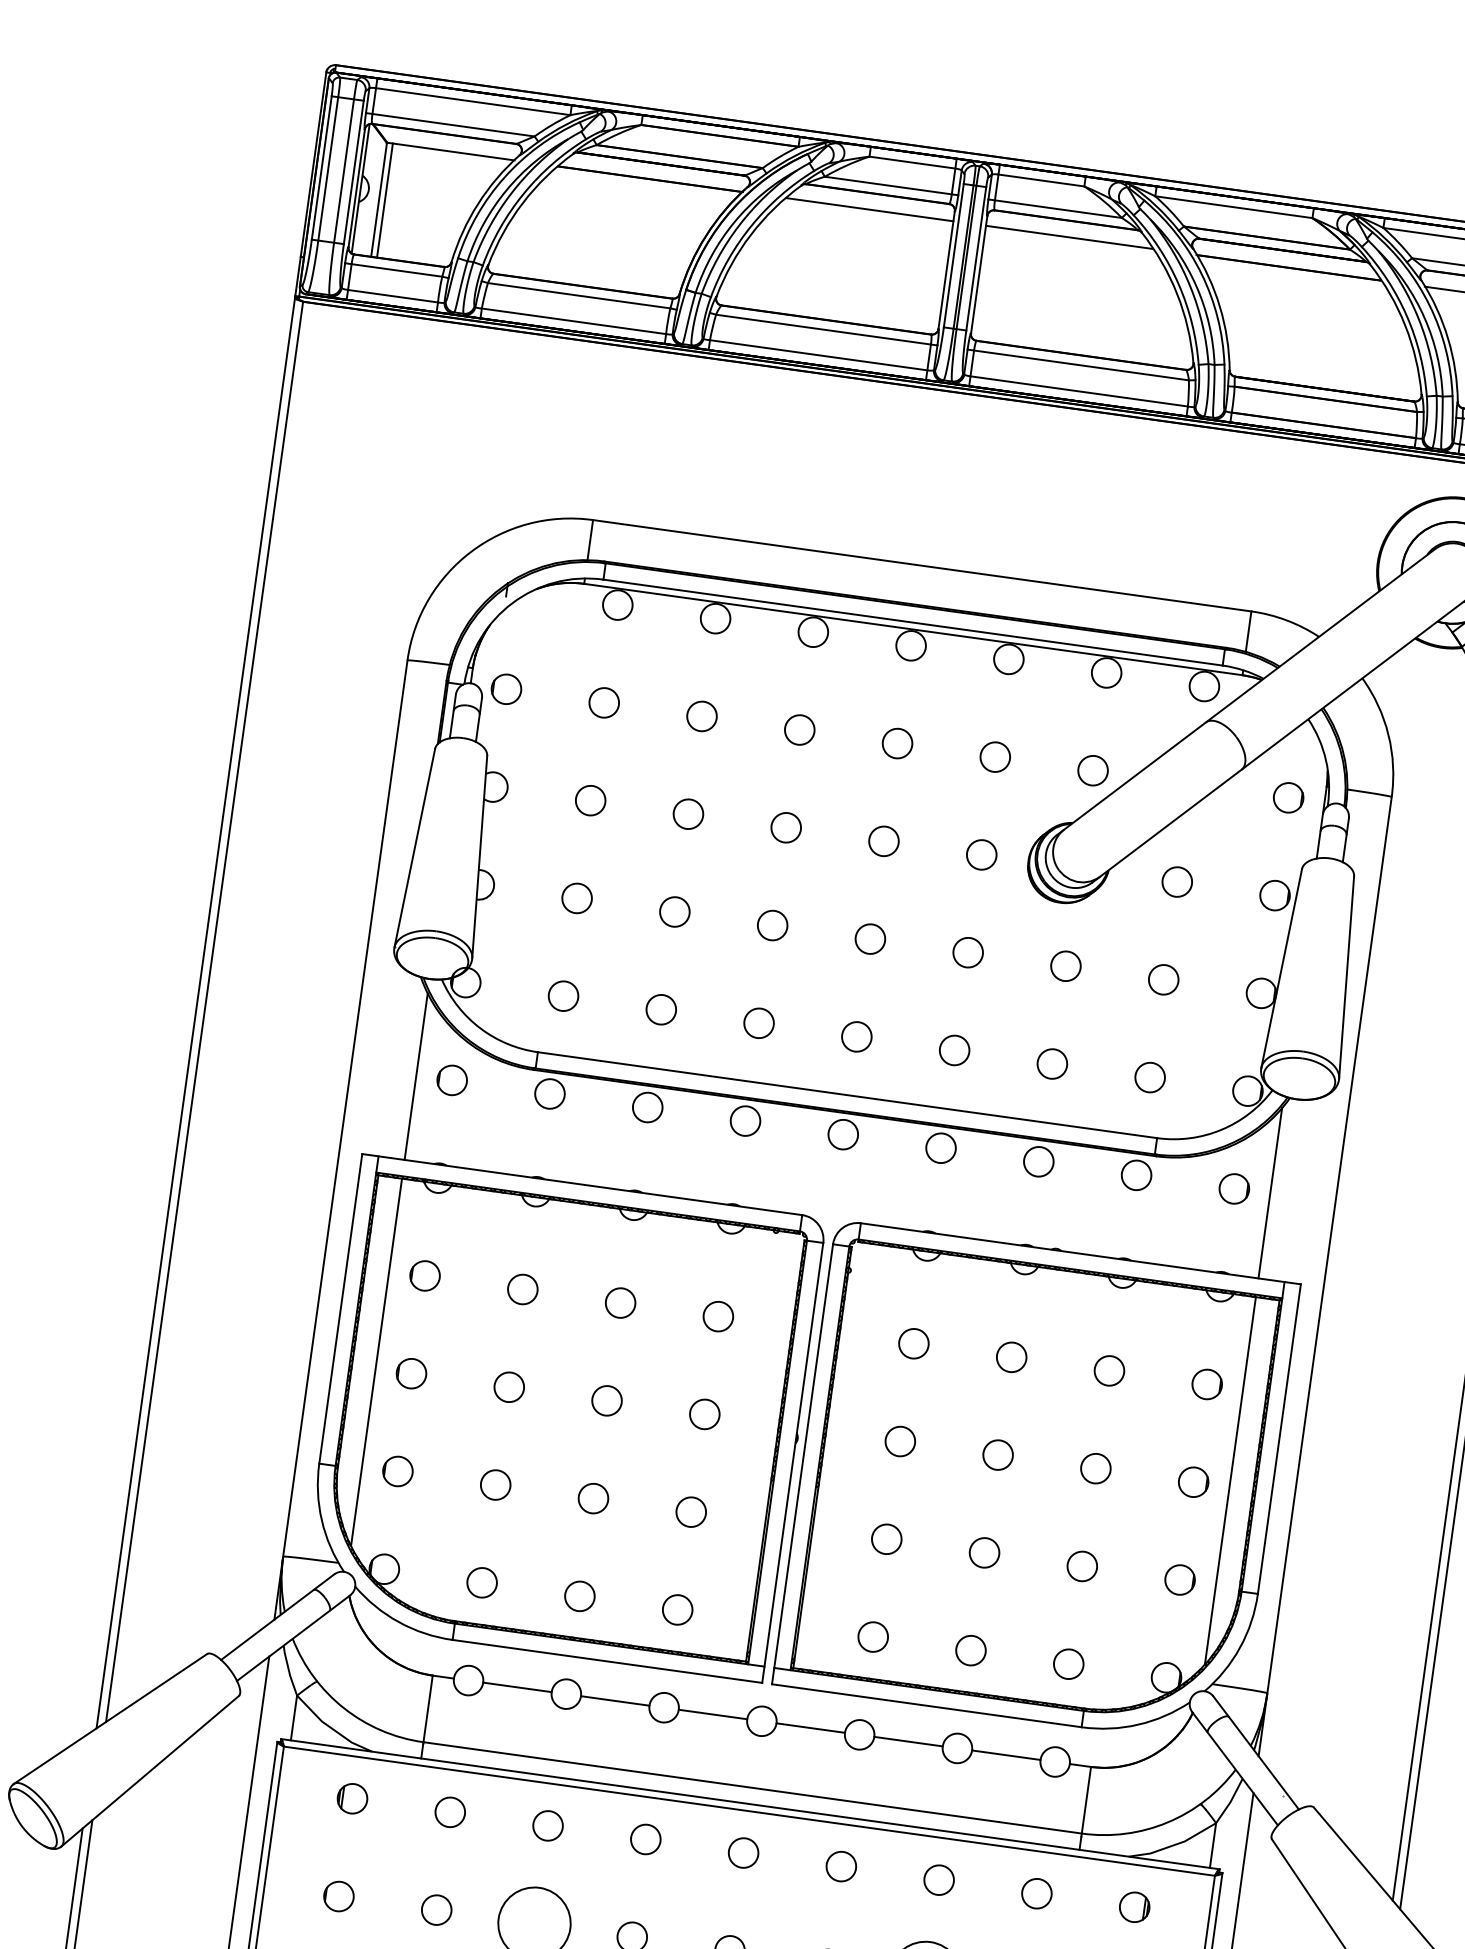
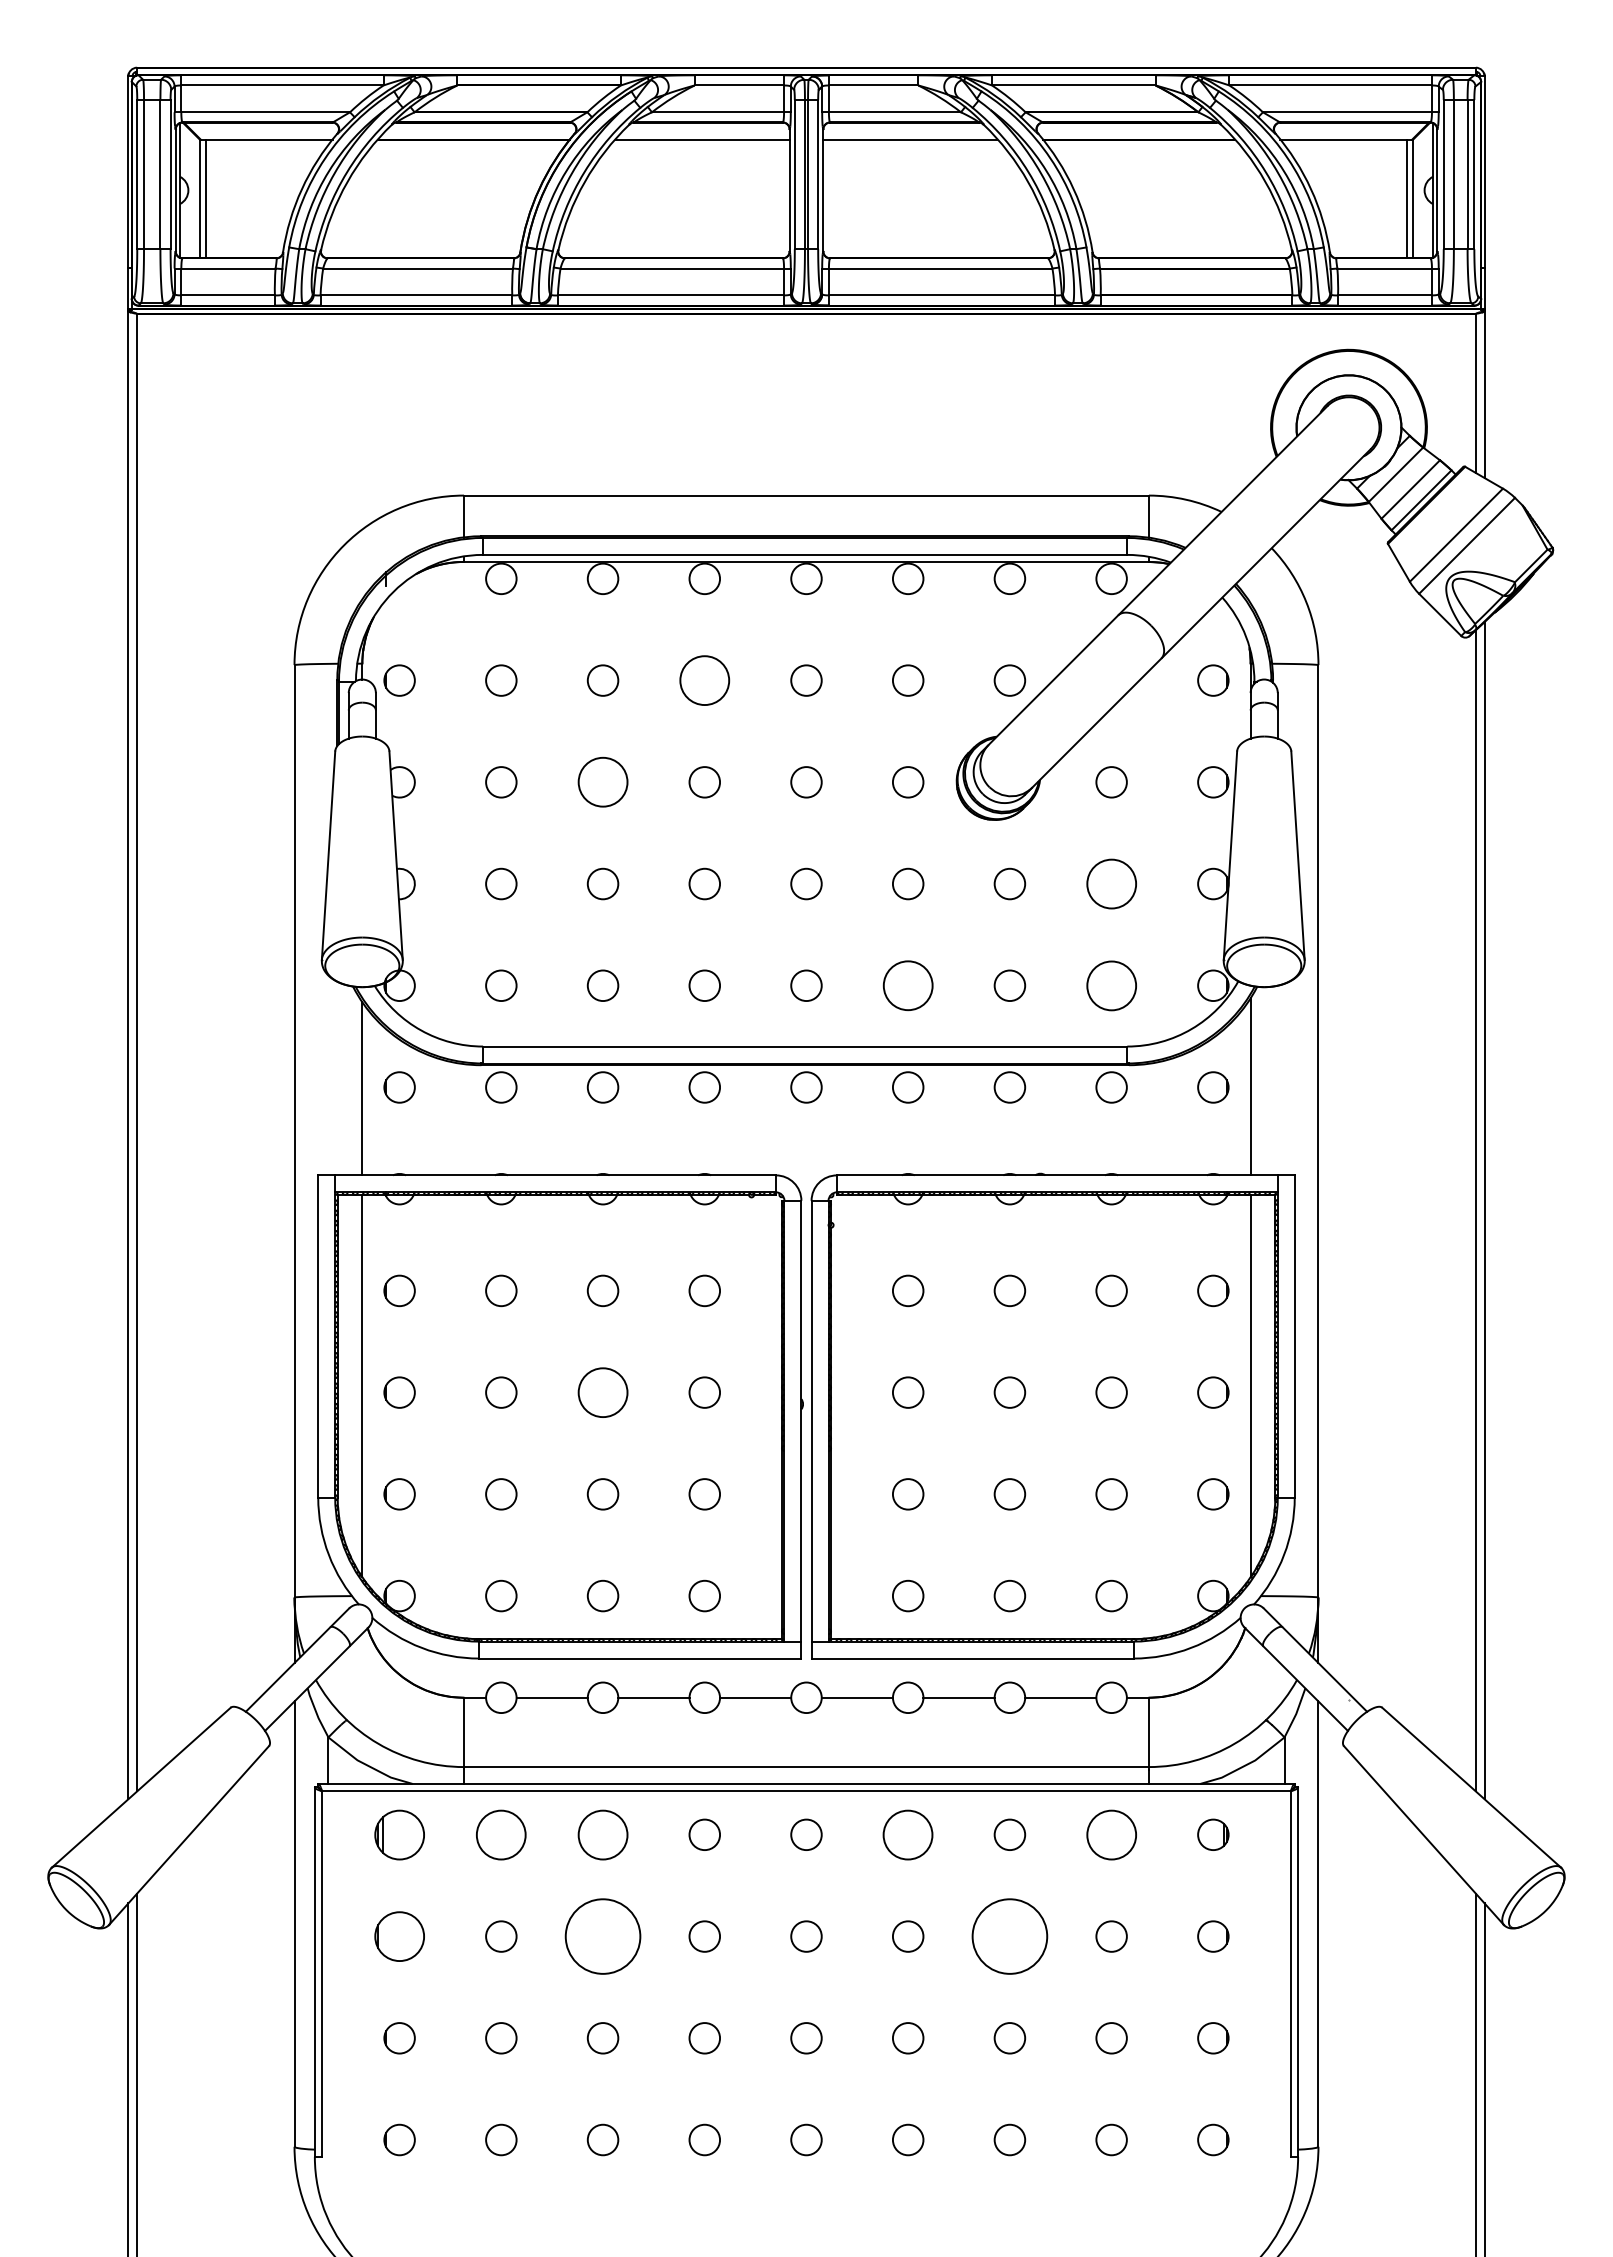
circle: (799, 729) -> (704, 680), size x1.6
circle: (687, 814) -> (602, 782), size x1.6
circle: (1163, 979) -> (1111, 883), size x1.6
circle: (953, 1050) -> (907, 985), size x1.6
circle: (1150, 1077) -> (1111, 985), size x1.6
circle: (606, 1400) -> (602, 1392), size x1.6
part: (352, 1798) -> (399, 1834), size x1.6
circle: (450, 1812) -> (501, 1834), size x1.6
circle: (547, 1825) -> (602, 1834), size x1.6
circle: (841, 1866) -> (908, 1834), size x1.6
circle: (1036, 1893) -> (1111, 1834), size x1.6
circle: (338, 1896) -> (399, 1936), size x1.6

